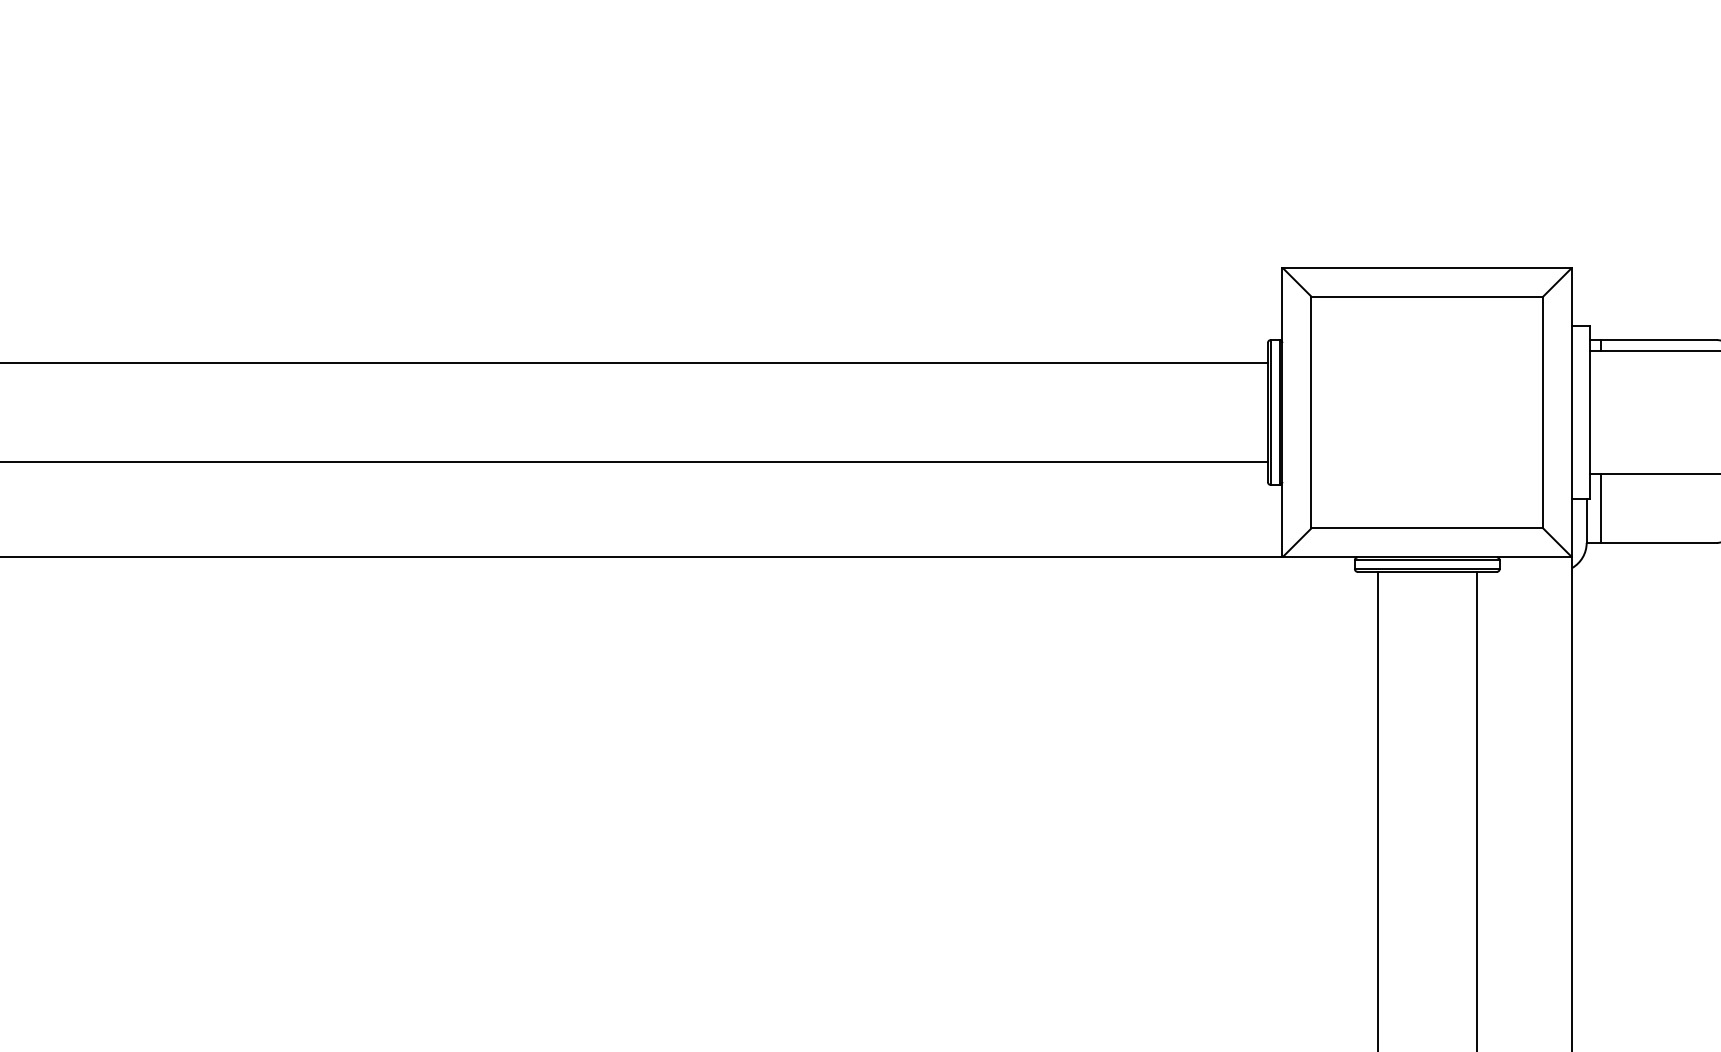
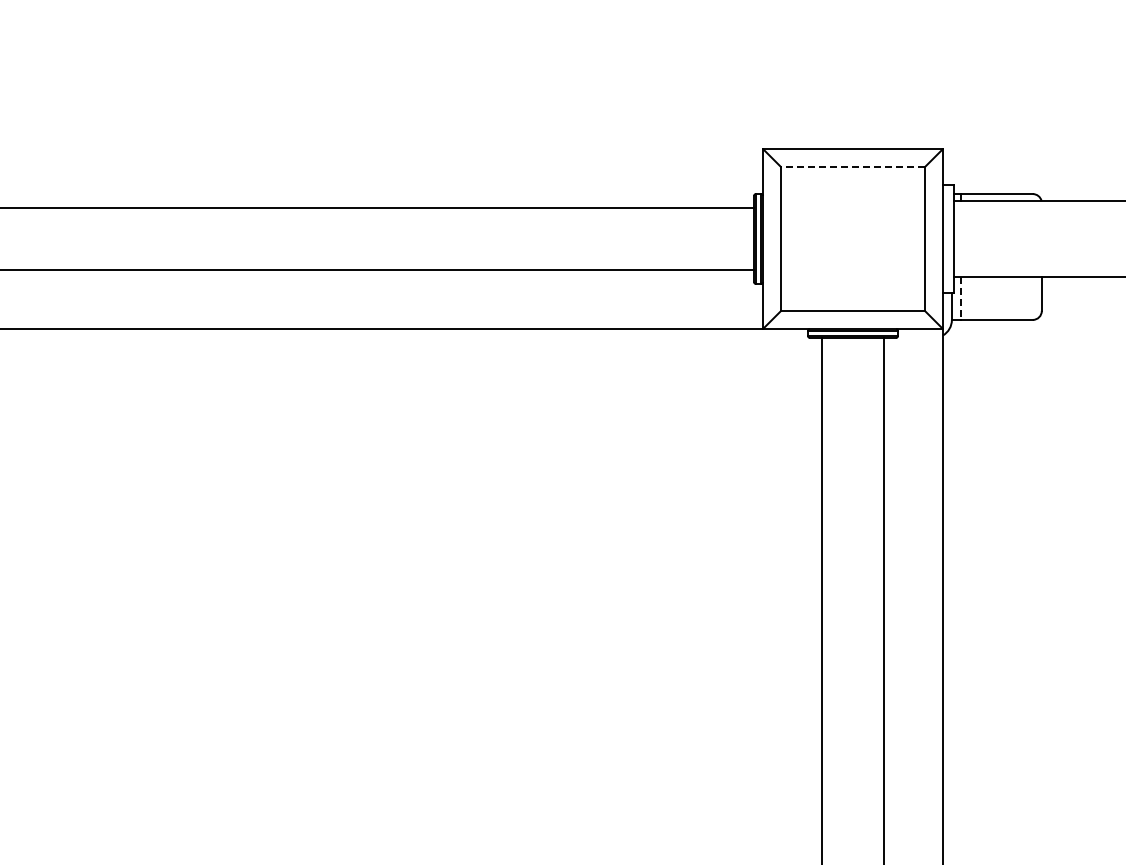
line: (1428, 297) -> (853, 167), solid -> dashed
line: (1600, 509) -> (960, 299), solid -> dashed

